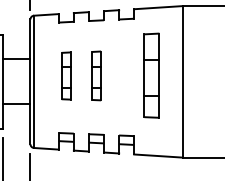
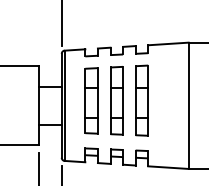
part: (66, 75) -> (91, 100), size x1.67
part: (96, 75) -> (116, 100), size x1.67
part: (151, 75) -> (141, 100), moved

